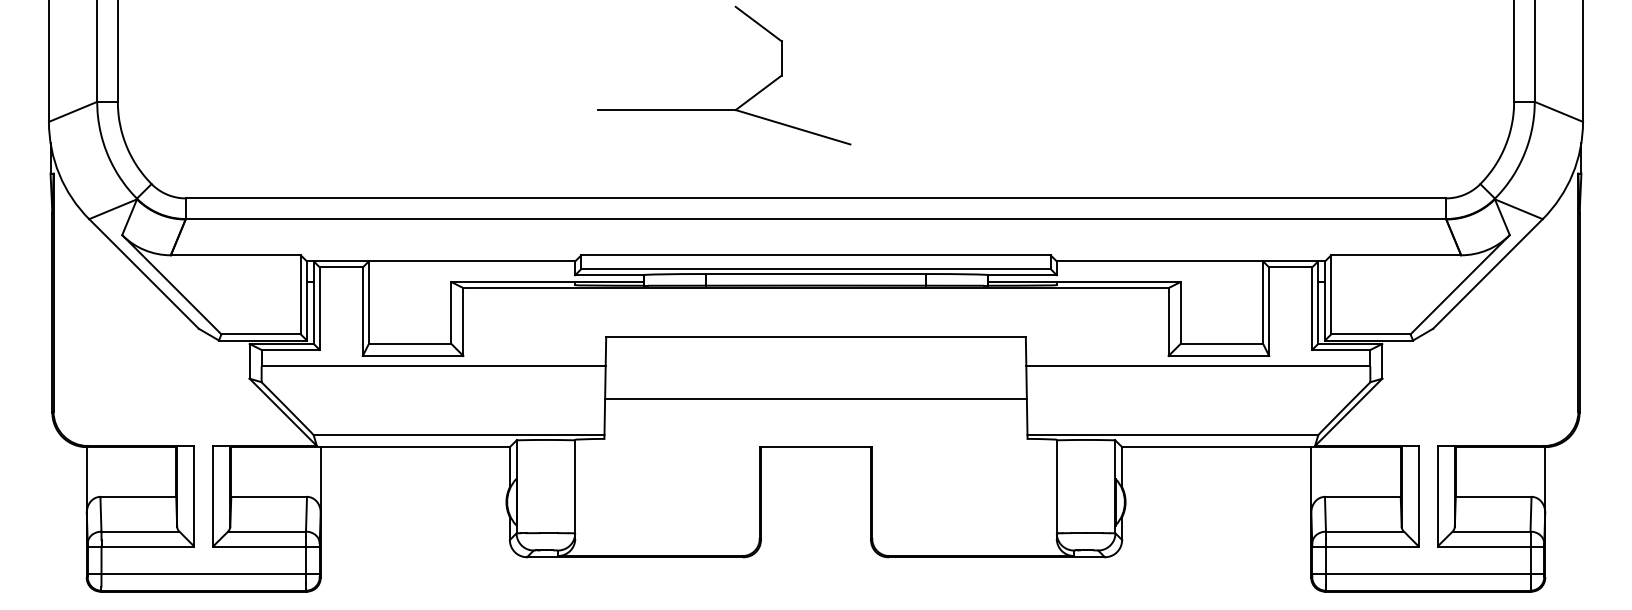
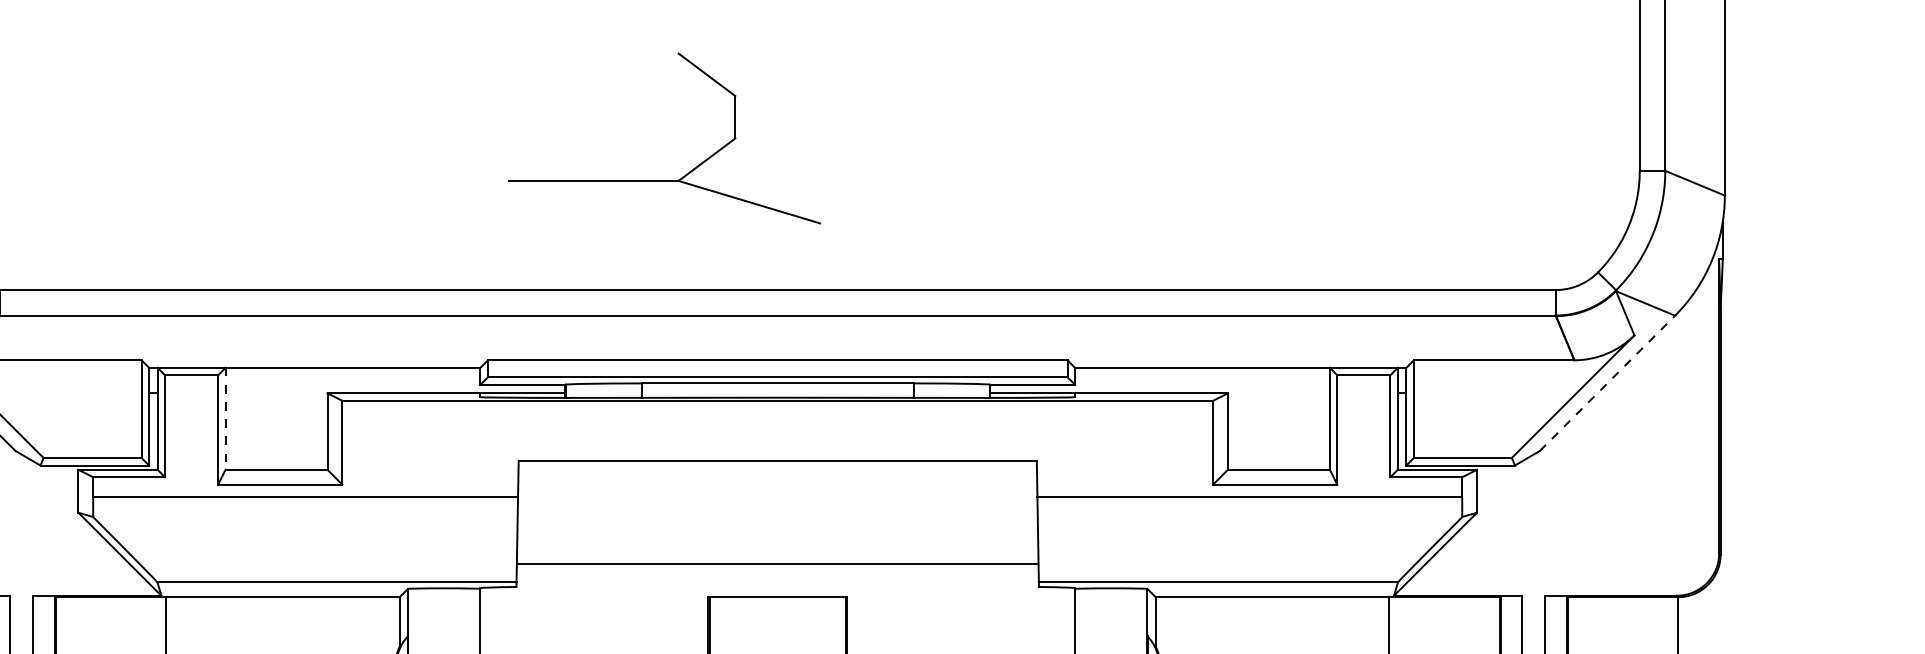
line: (1488, 273) -> (1608, 382), solid -> dashed
line: (368, 303) -> (225, 419), solid -> dashed
line: (815, 399) -> (777, 564), moved

